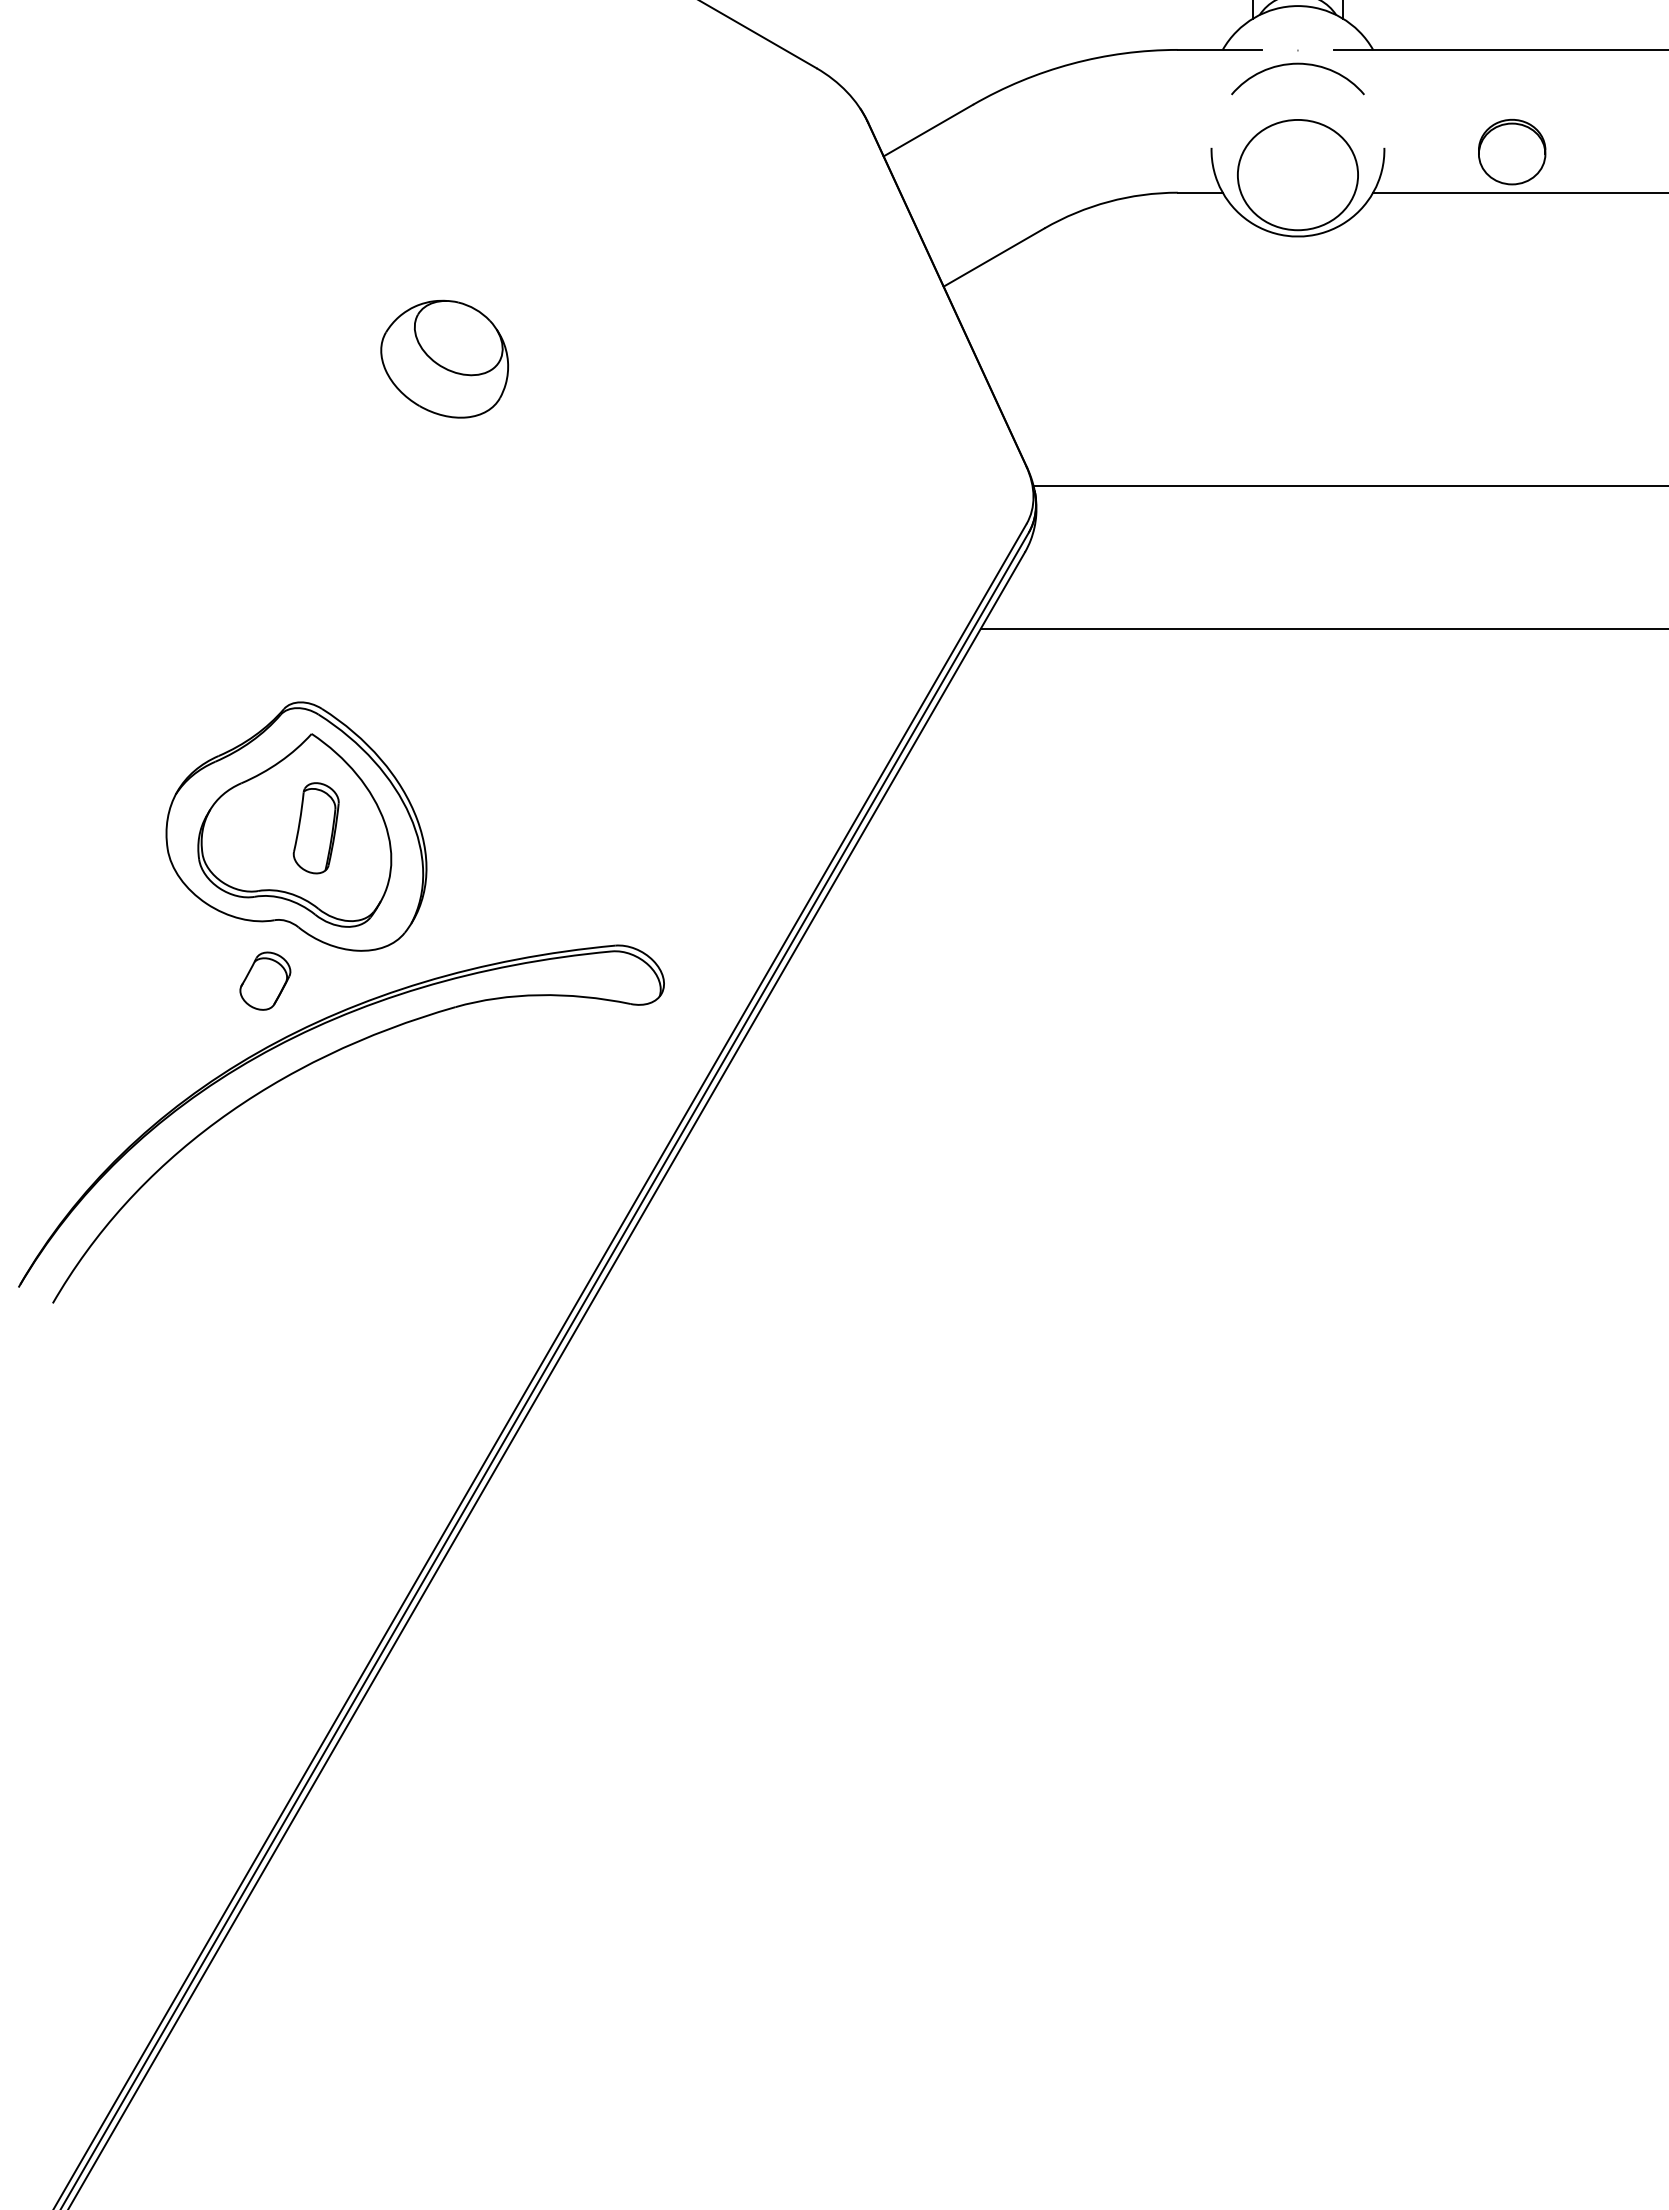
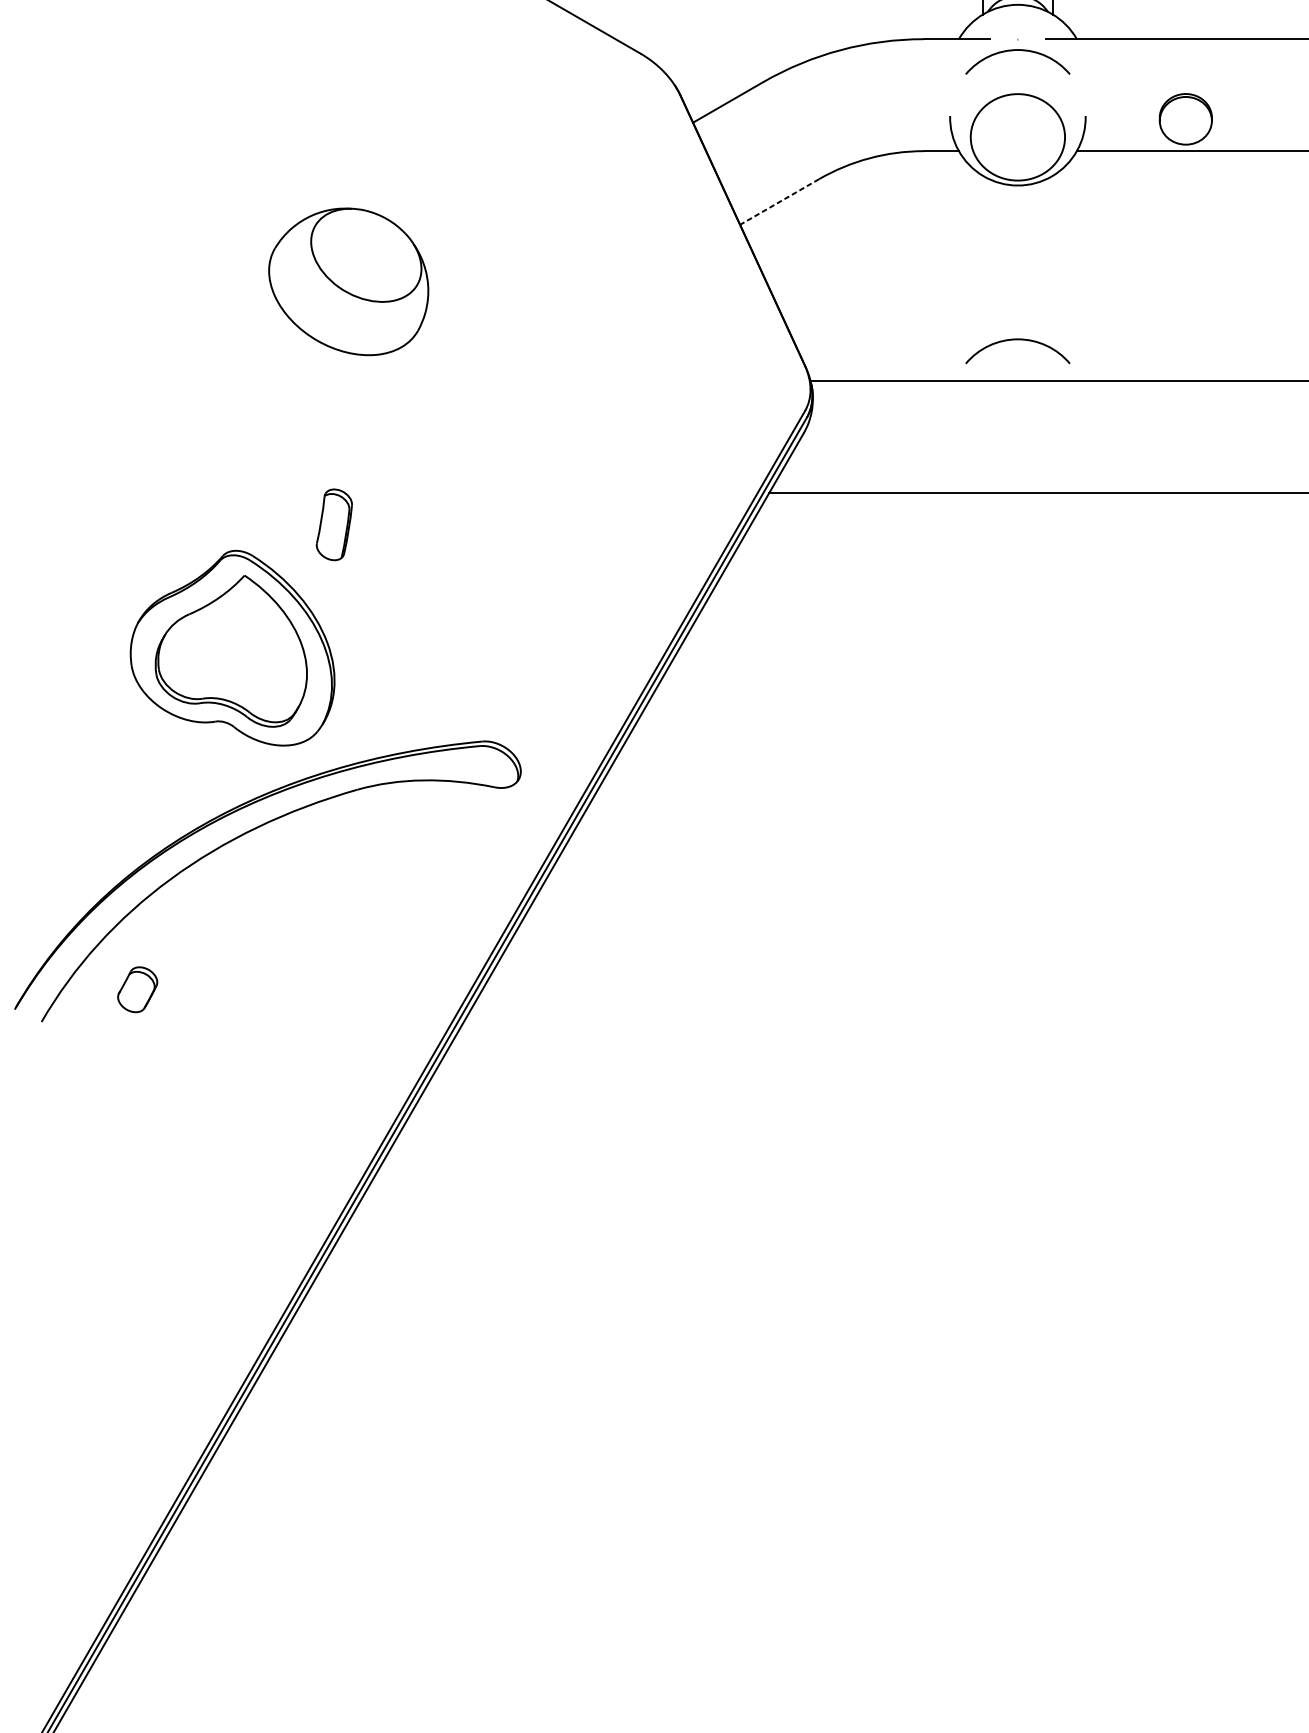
line: (993, 257) -> (779, 201), solid -> dashed
part: (444, 358) -> (348, 281), size x1.6
arc: (1297, 433) -> (1017, 339), added
part: (315, 828) -> (333, 525), moved
part: (265, 980) -> (137, 989), moved

